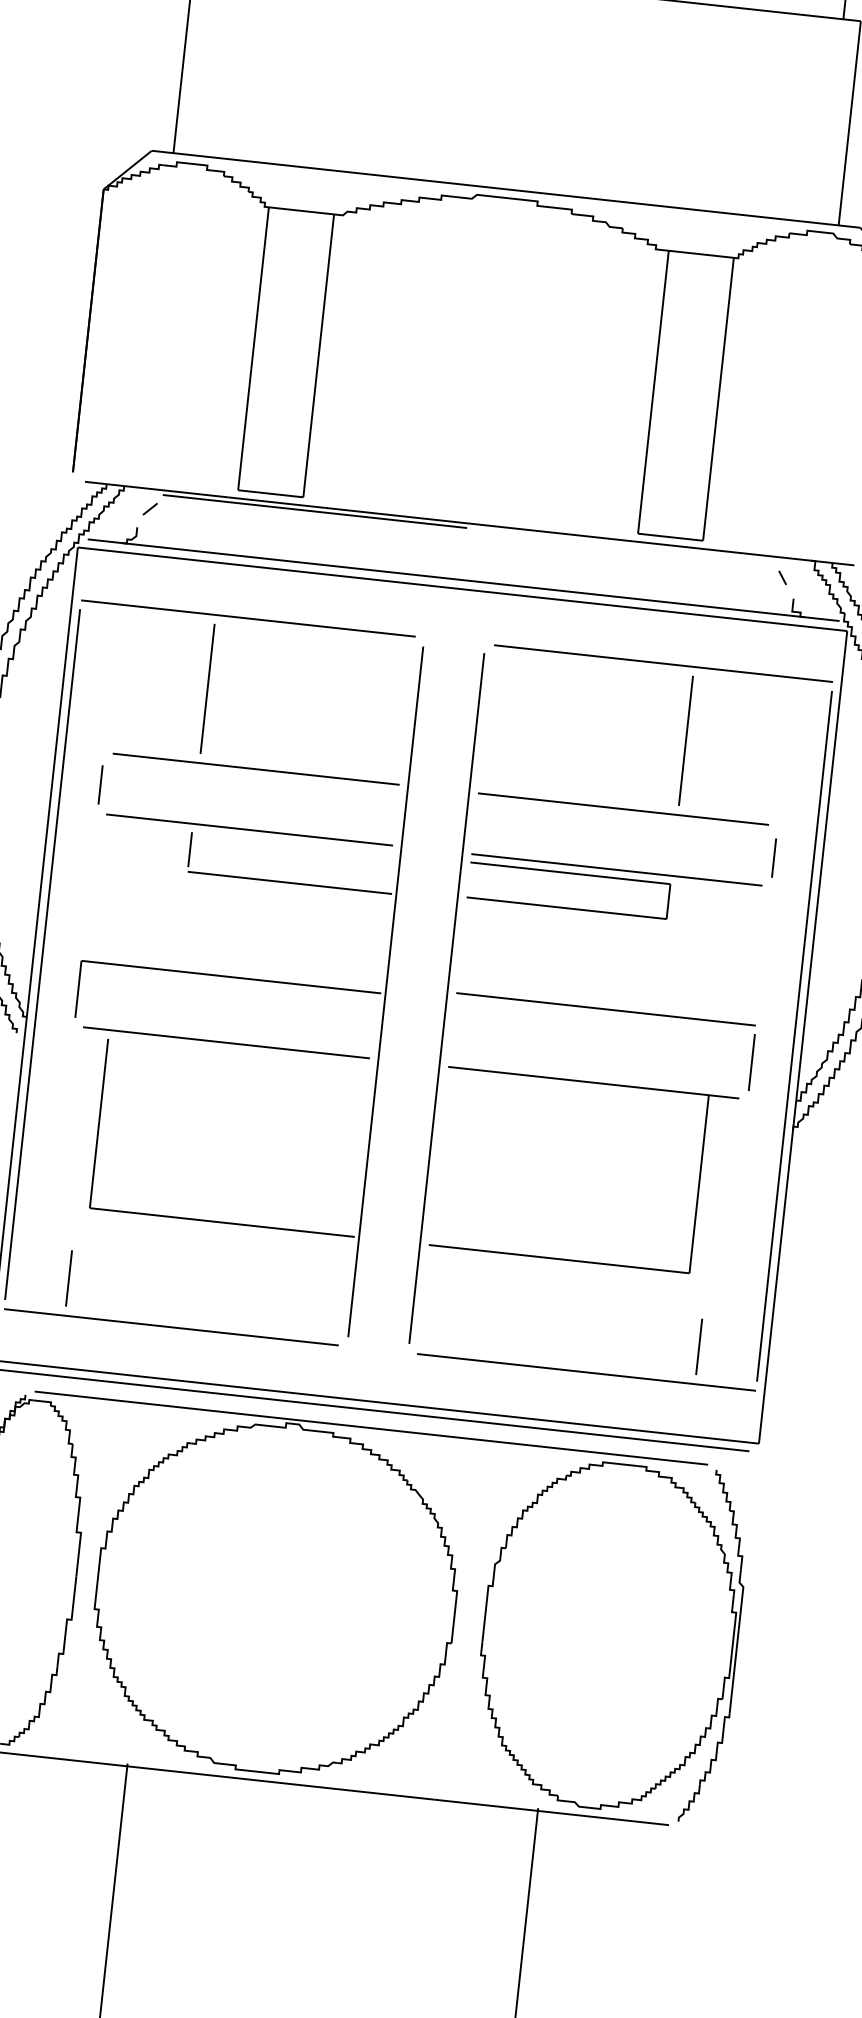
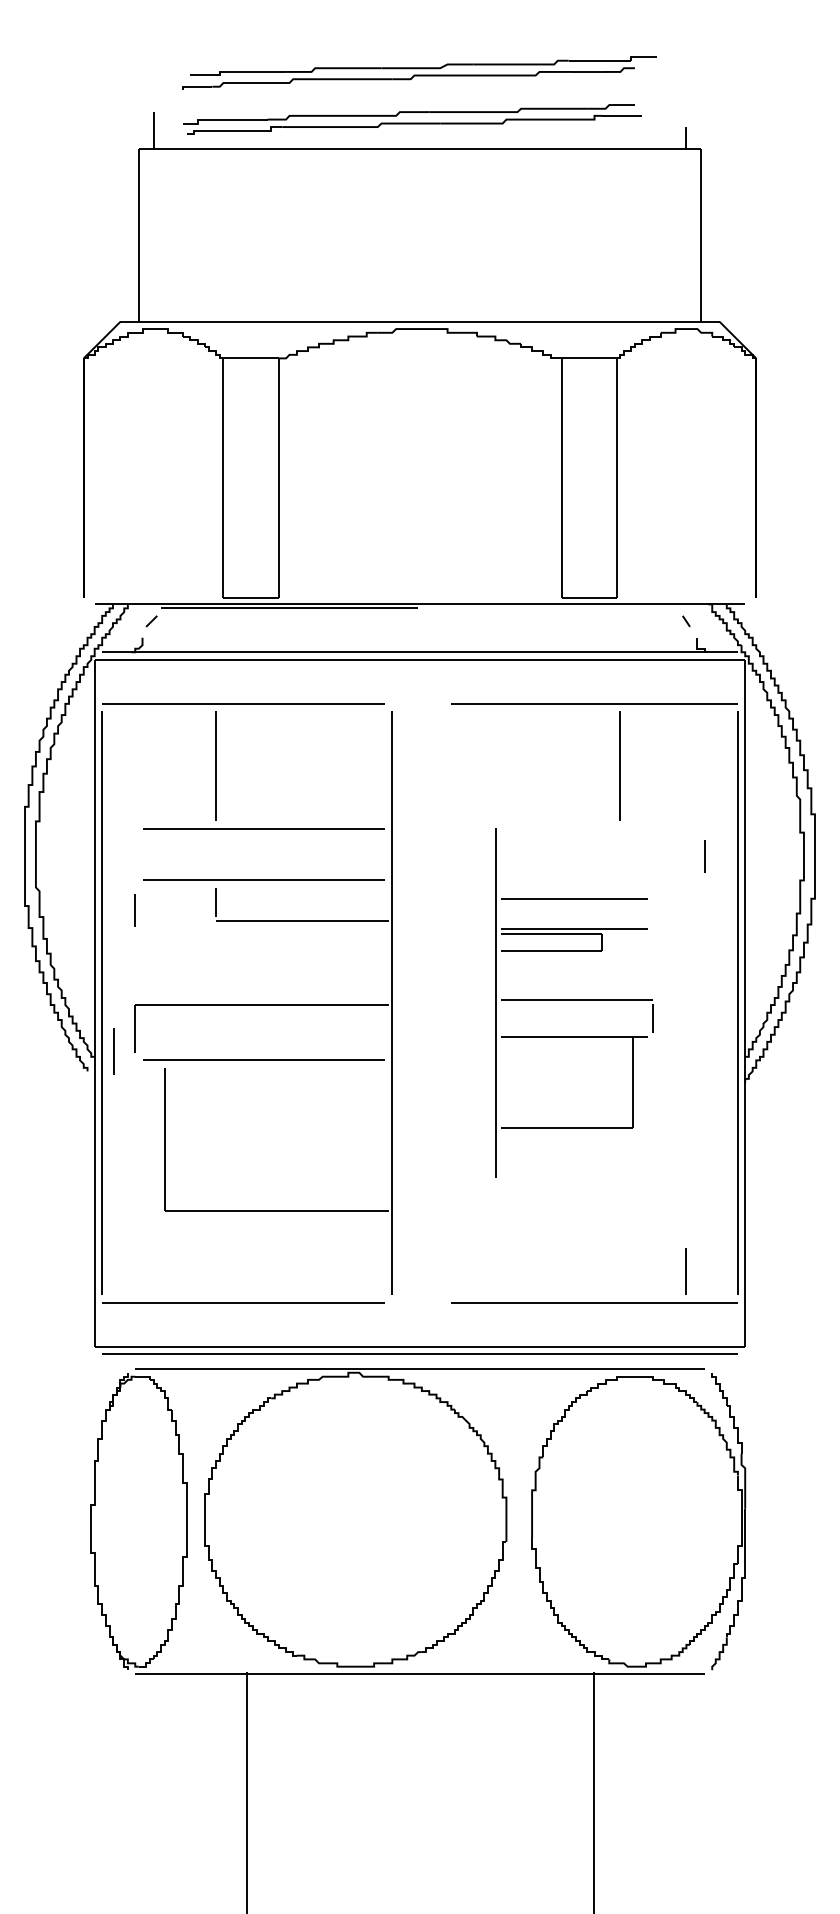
line: (99, 785) -> (134, 910), moved
part: (601, 1014) -> (574, 1002), size x0.6
line: (68, 1278) -> (113, 1051), moved

